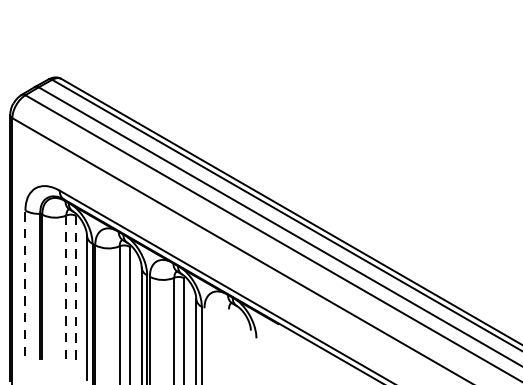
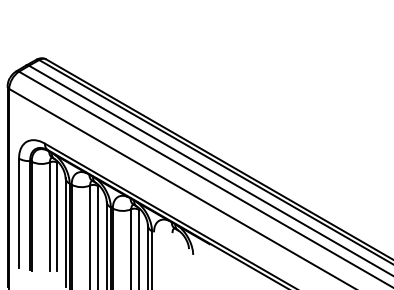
line: (26, 283) -> (19, 213), dashed -> solid
line: (65, 288) -> (49, 217), dashed -> solid
line: (76, 288) -> (57, 217), dashed -> solid

